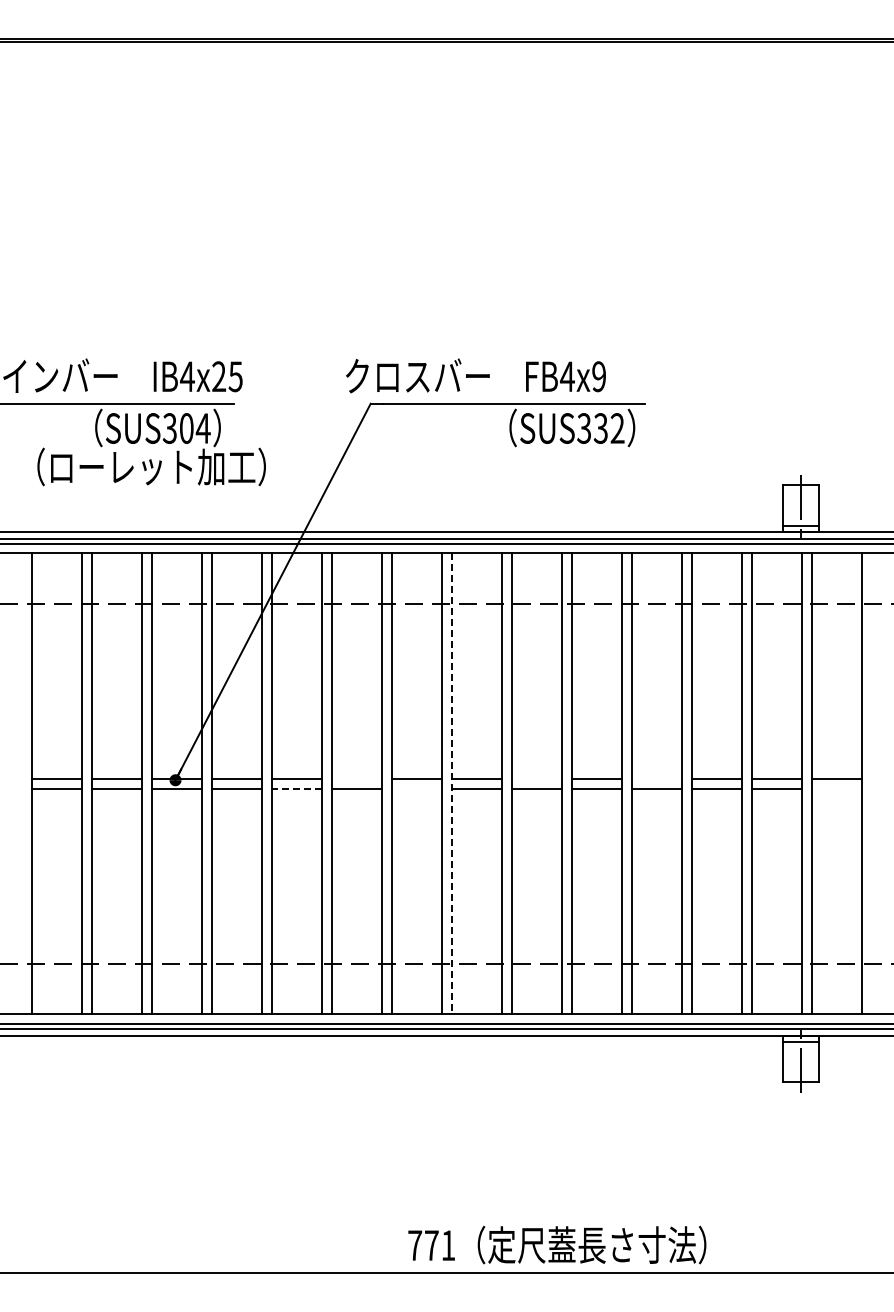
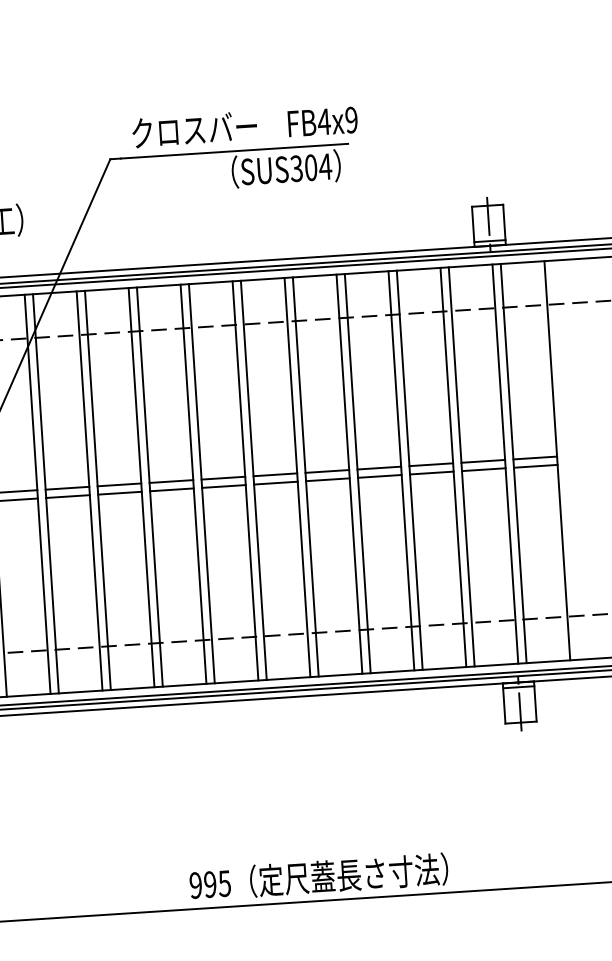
text: (475, 375) -> (244, 125), moved
text: (609, 428) -> (318, 167), SUS332 -> SUS304
line: (356, 779) -> (119, 485), added
line: (536, 779) -> (274, 475), added
line: (656, 779) -> (378, 468), added
line: (451, 783) -> (201, 483), dashed -> solid
line: (296, 788) -> (67, 496), dashed -> solid
line: (416, 788) -> (171, 489), added
line: (837, 788) -> (536, 466), added
text: (431, 1245) -> (210, 884), 771 -> 995

